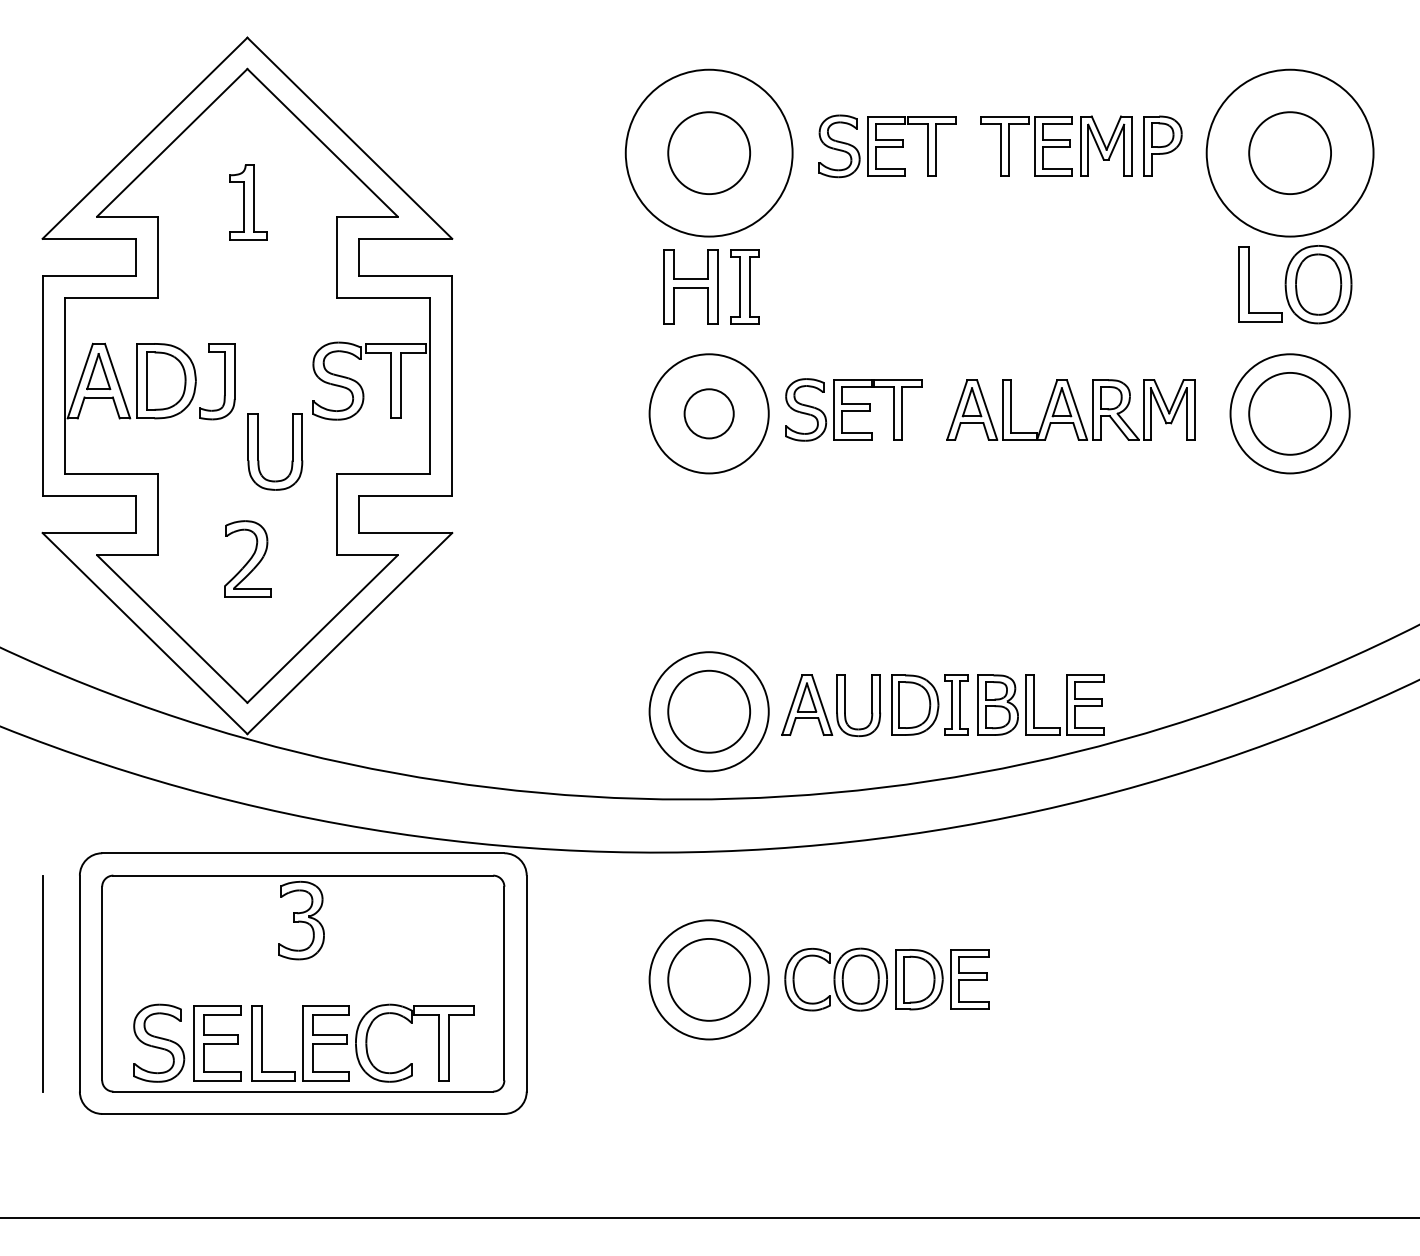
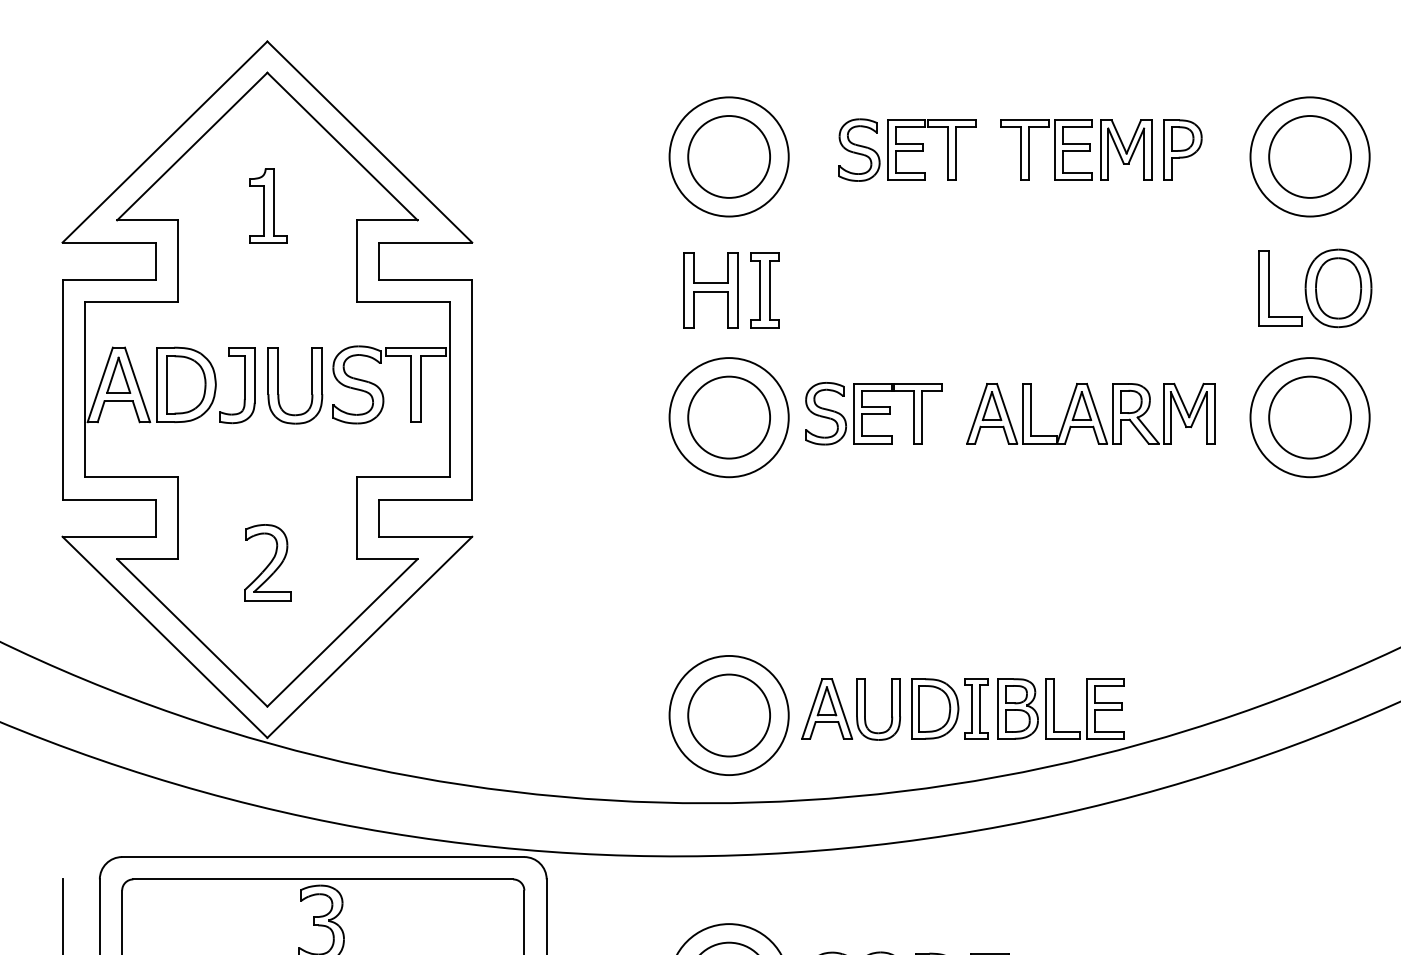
circle: (708, 152) -> (728, 156), size x0.71
circle: (1289, 152) -> (1309, 156), size x0.71
circle: (709, 413) -> (729, 417), size x1.67
part: (258, 451) -> (278, 385), moved

